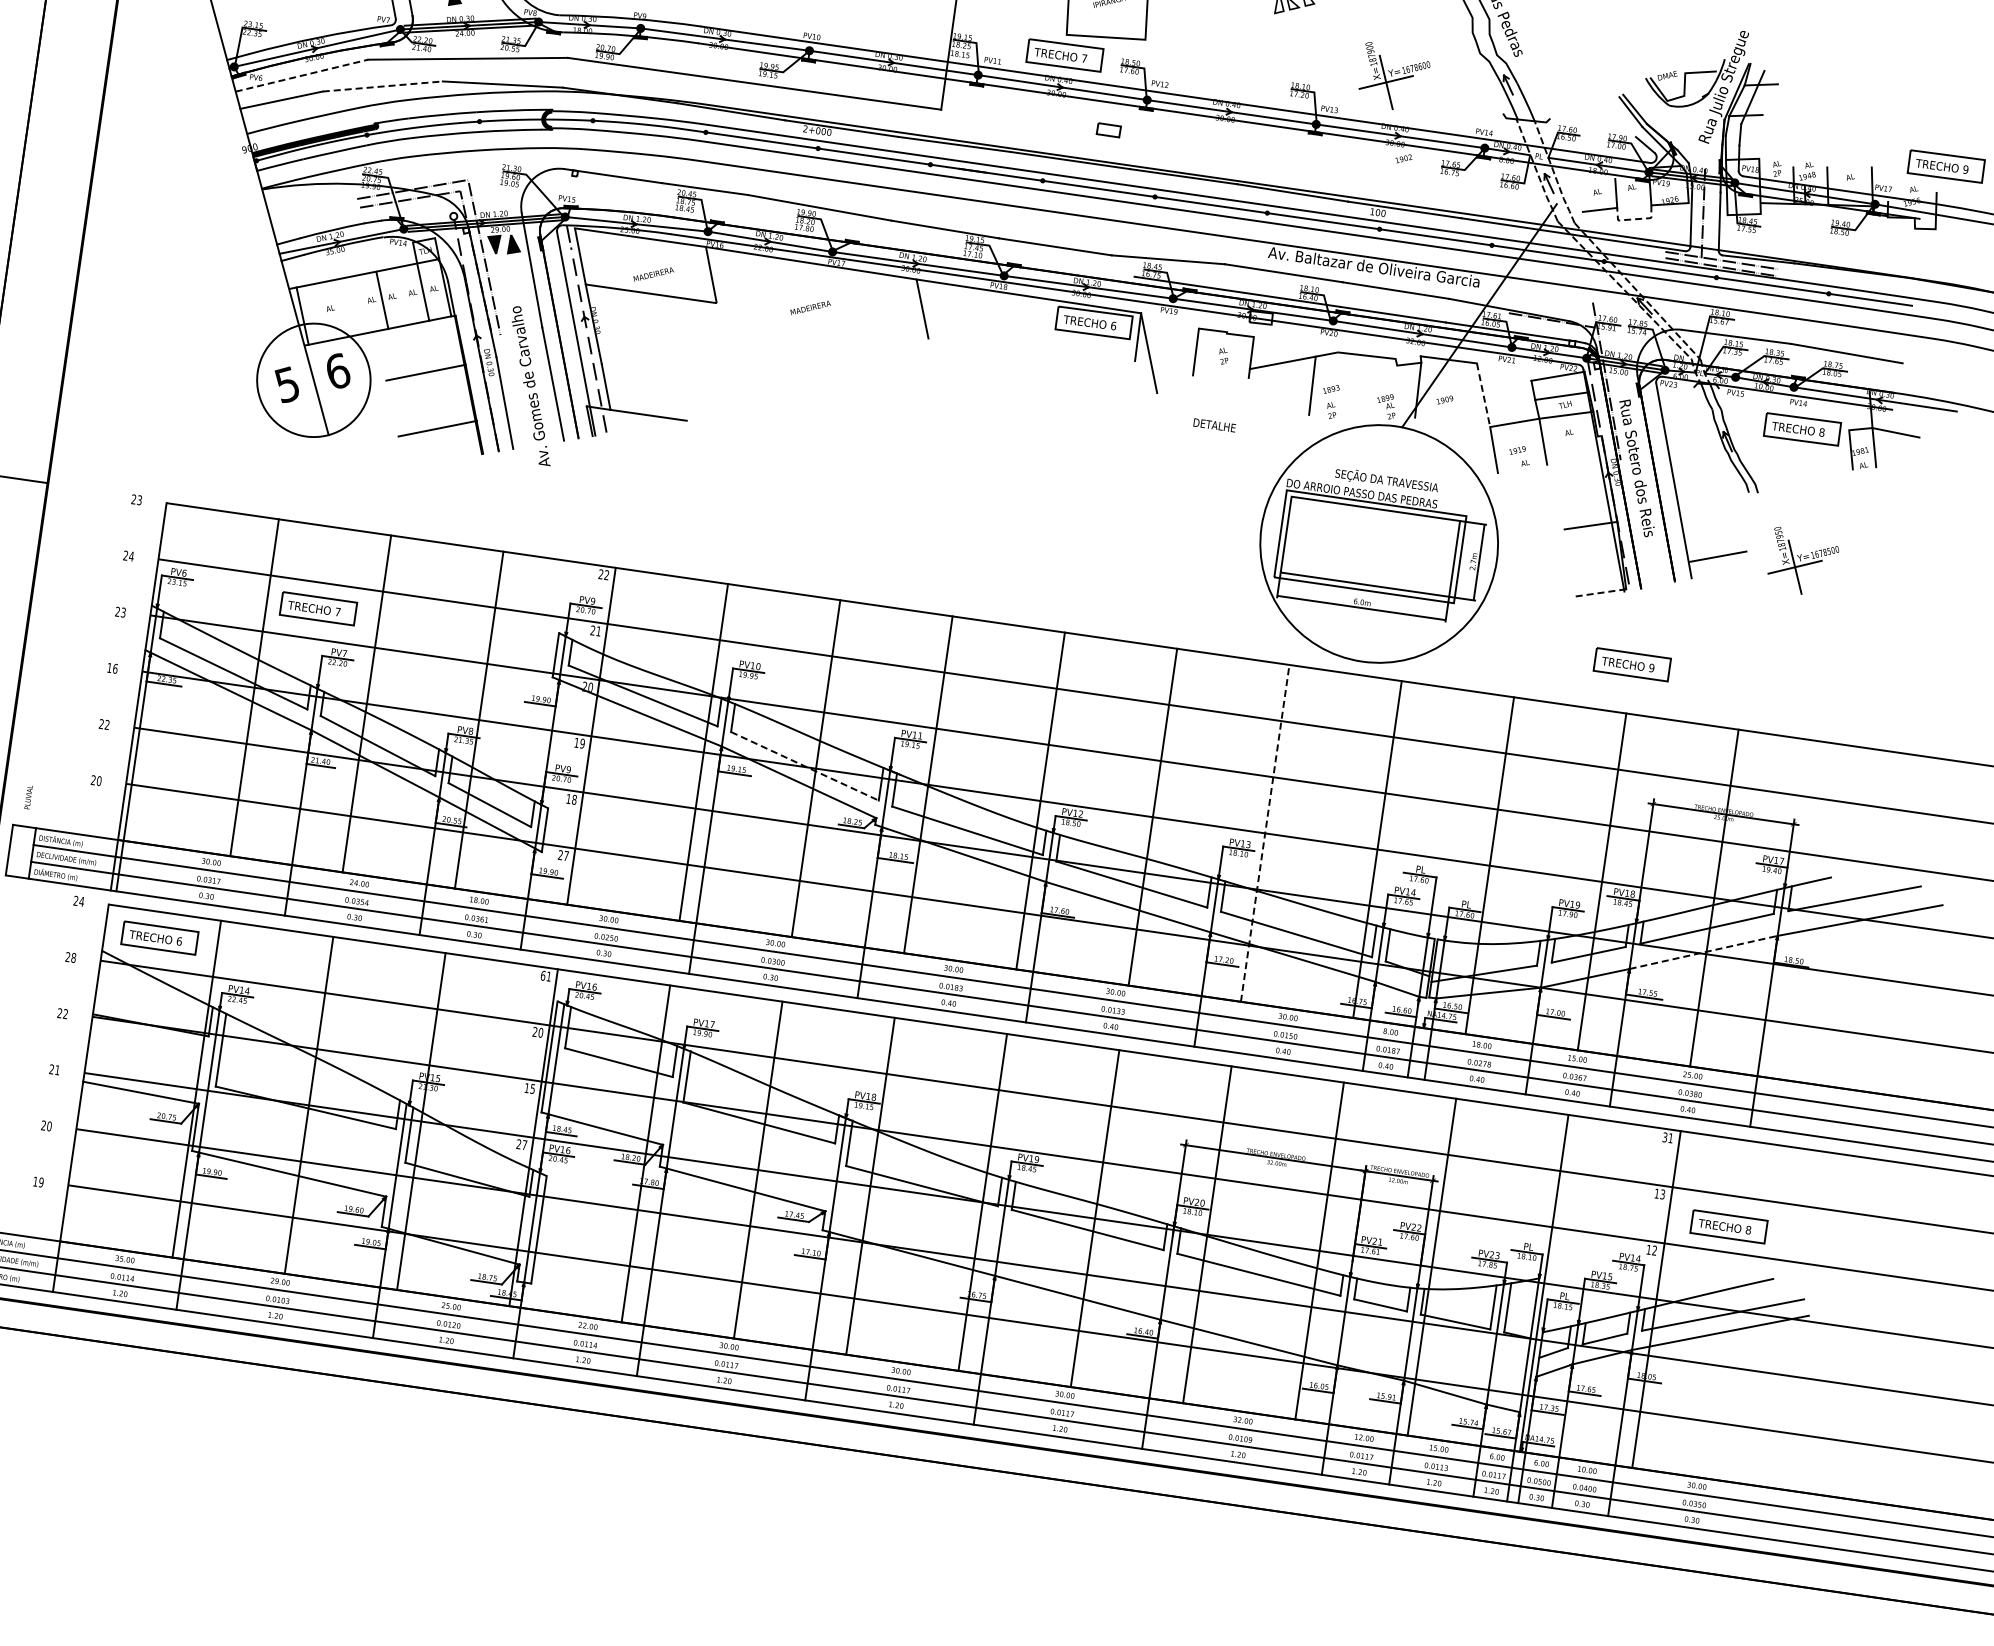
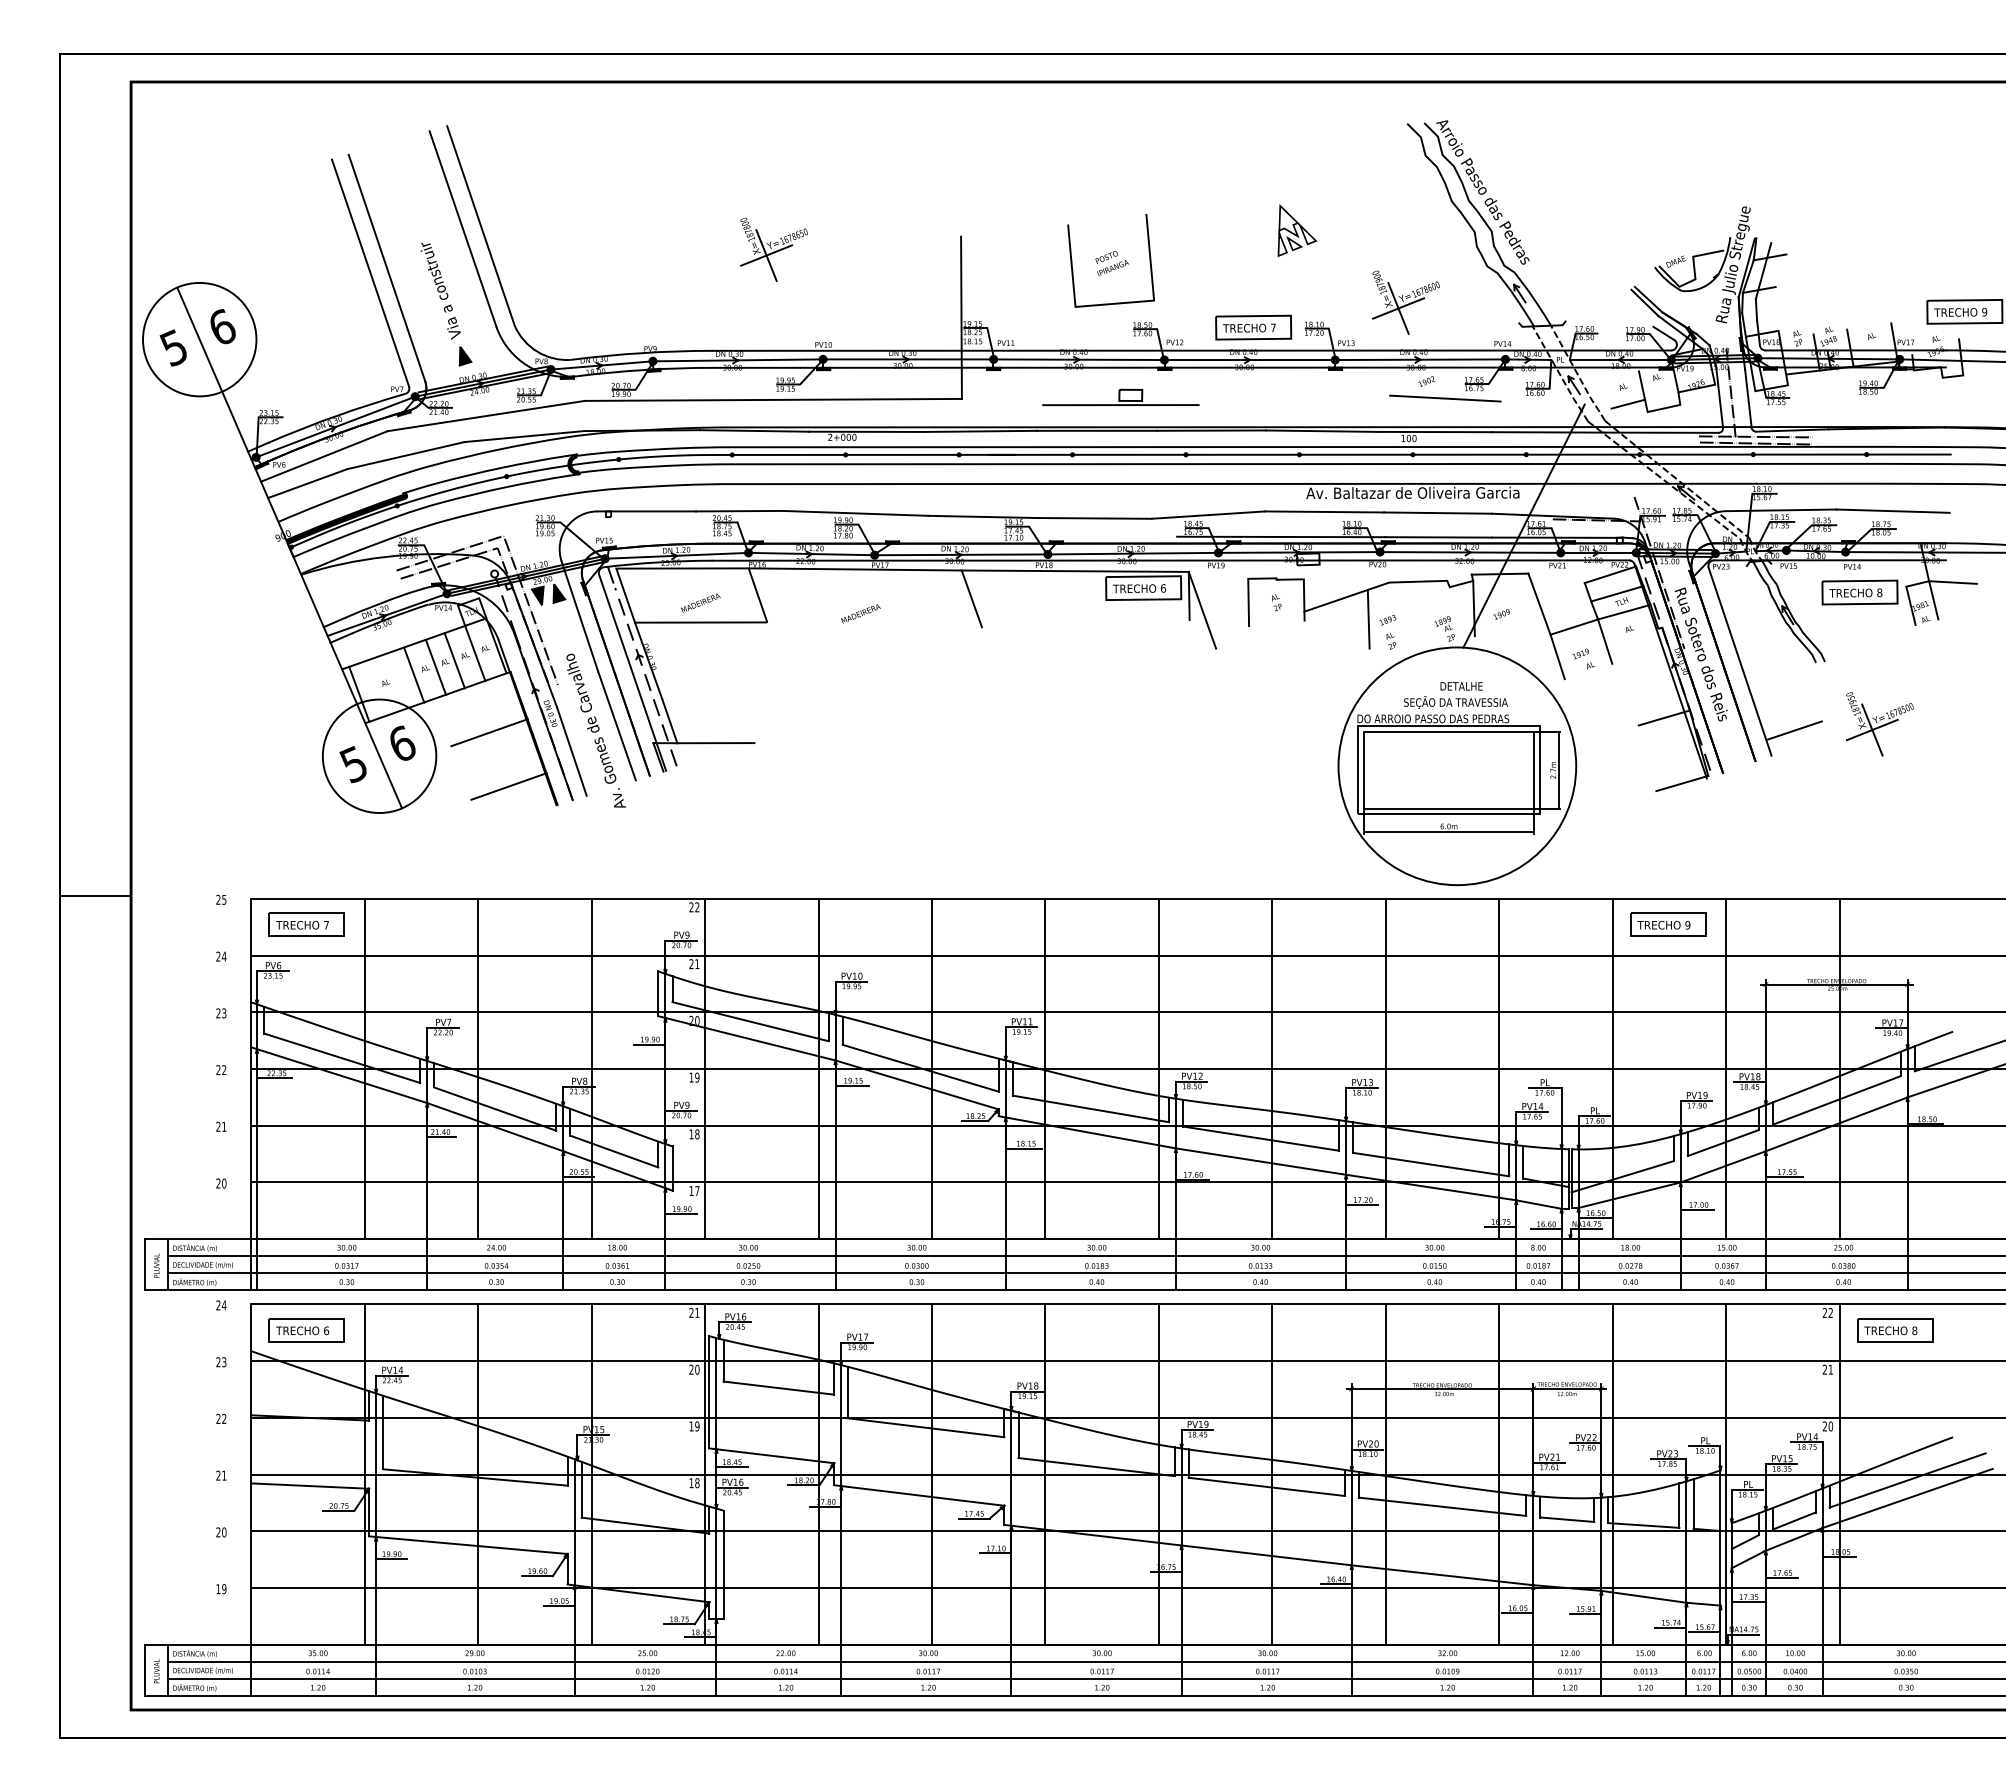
part: (1064, 55) -> (1253, 327), moved
line: (302, 75) -> (324, 456), dashed -> solid
line: (383, 86) -> (406, 455), dashed -> solid
line: (1097, 138) -> (1120, 405), added
line: (1419, 178) -> (1445, 398), added
line: (1634, 219) -> (1663, 408), dashed -> solid
line: (401, 296) -> (454, 660), added
line: (360, 304) -> (414, 674), added
line: (1483, 395) -> (1539, 604), dashed -> solid
text: (1214, 425) -> (1461, 686), moved
text: (140, 498) -> (224, 898), 23 -> 25
line: (1598, 592) -> (1681, 783), dashed -> solid
part: (318, 608) -> (306, 924), moved
part: (1632, 664) -> (1668, 924), moved
text: (112, 668) -> (221, 1070), 16 -> 22
text: (107, 724) -> (224, 1126), 22 -> 21
line: (805, 766) -> (921, 1068), dashed -> solid
text: (28, 797) -> (156, 1265), moved
line: (1264, 832) -> (1385, 1068), dashed -> solid
text: (560, 854) -> (691, 1190), 27 -> 17
line: (1703, 952) -> (1836, 1124), dashed -> solid
text: (73, 958) -> (224, 1362), 28 -> 23
text: (543, 975) -> (691, 1312), 61 -> 21
text: (532, 1089) -> (697, 1426), 15 -> 19
text: (1667, 1137) -> (1827, 1312), 31 -> 22
text: (521, 1145) -> (694, 1483), 27 -> 18
text: (1659, 1193) -> (1827, 1369), 13 -> 21
part: (1729, 1227) -> (1895, 1330), moved
text: (1651, 1250) -> (1827, 1426), 12 -> 20

